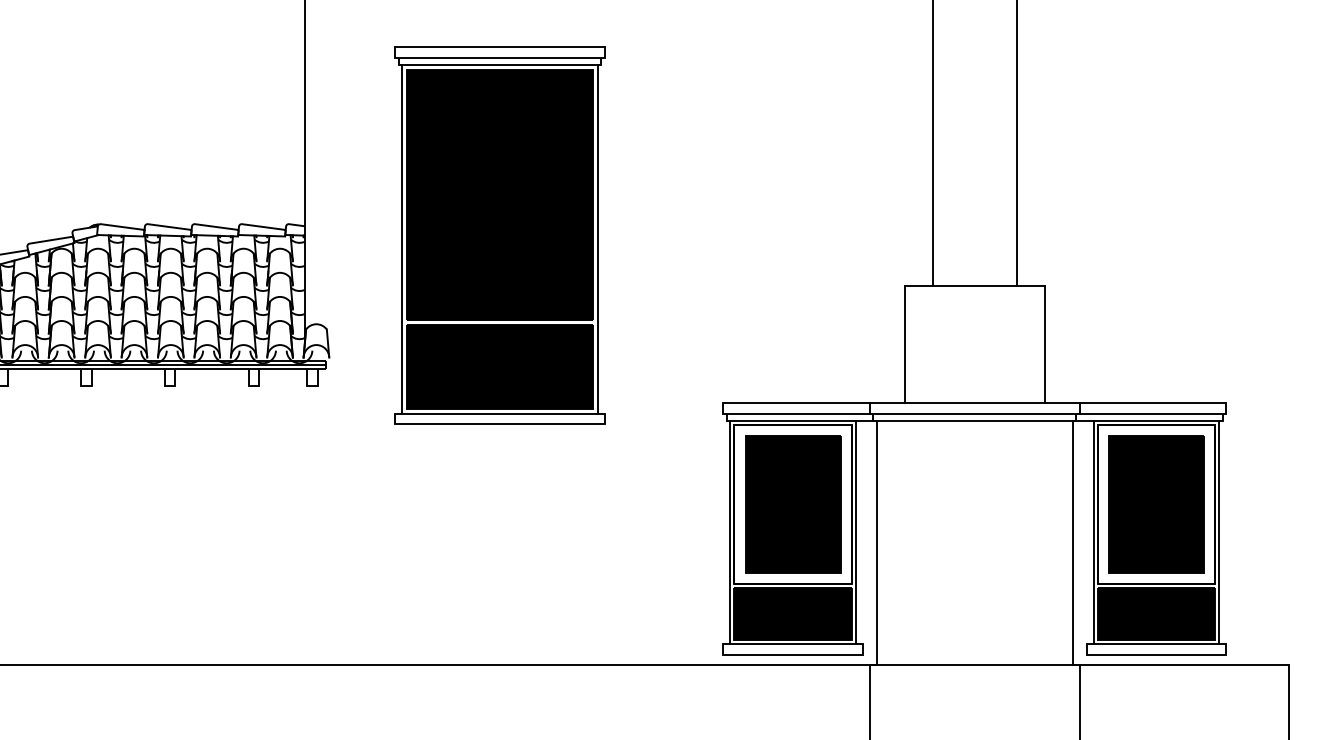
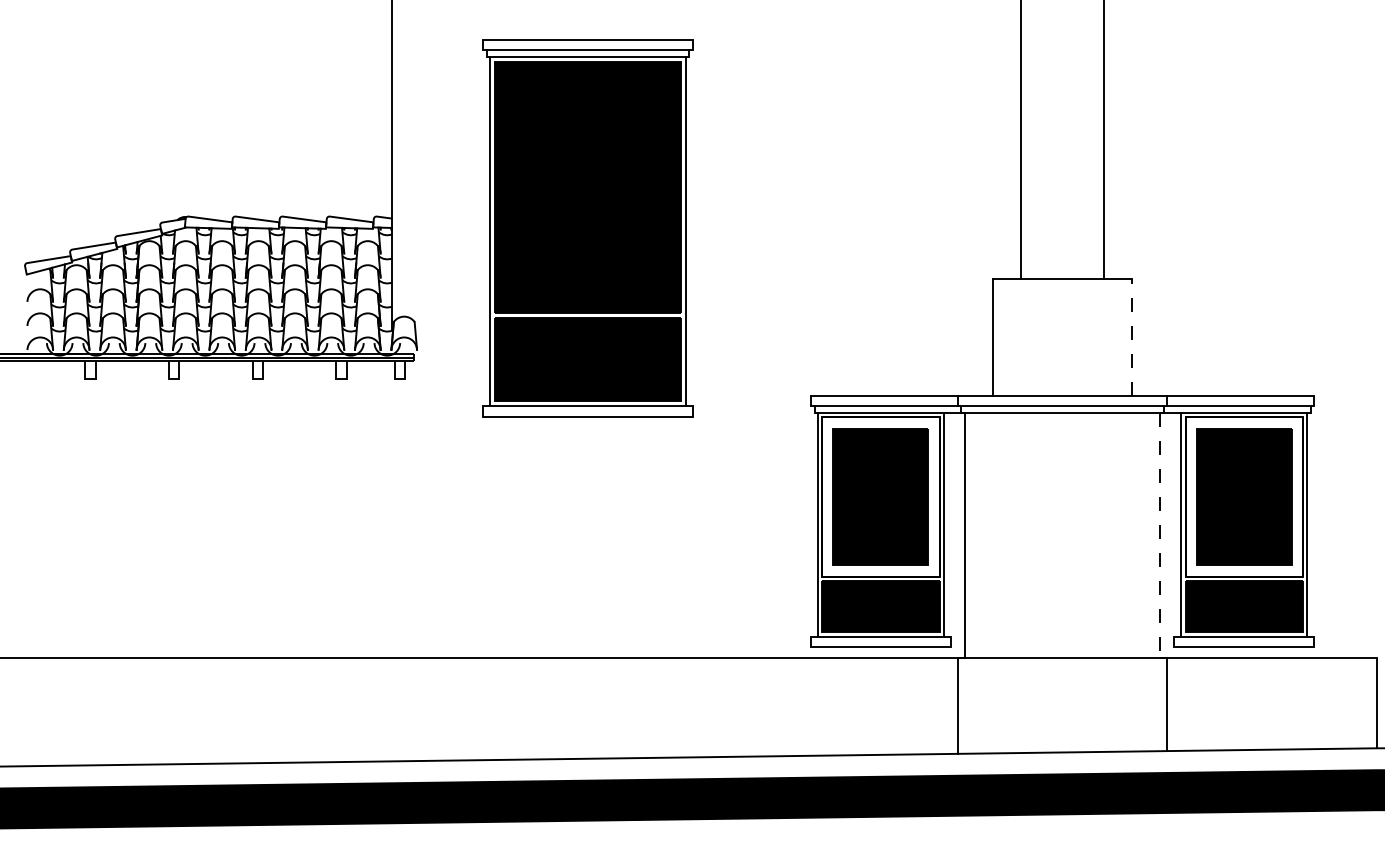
line: (1044, 344) -> (1132, 336), solid -> dashed
line: (1072, 543) -> (1160, 535), solid -> dashed

